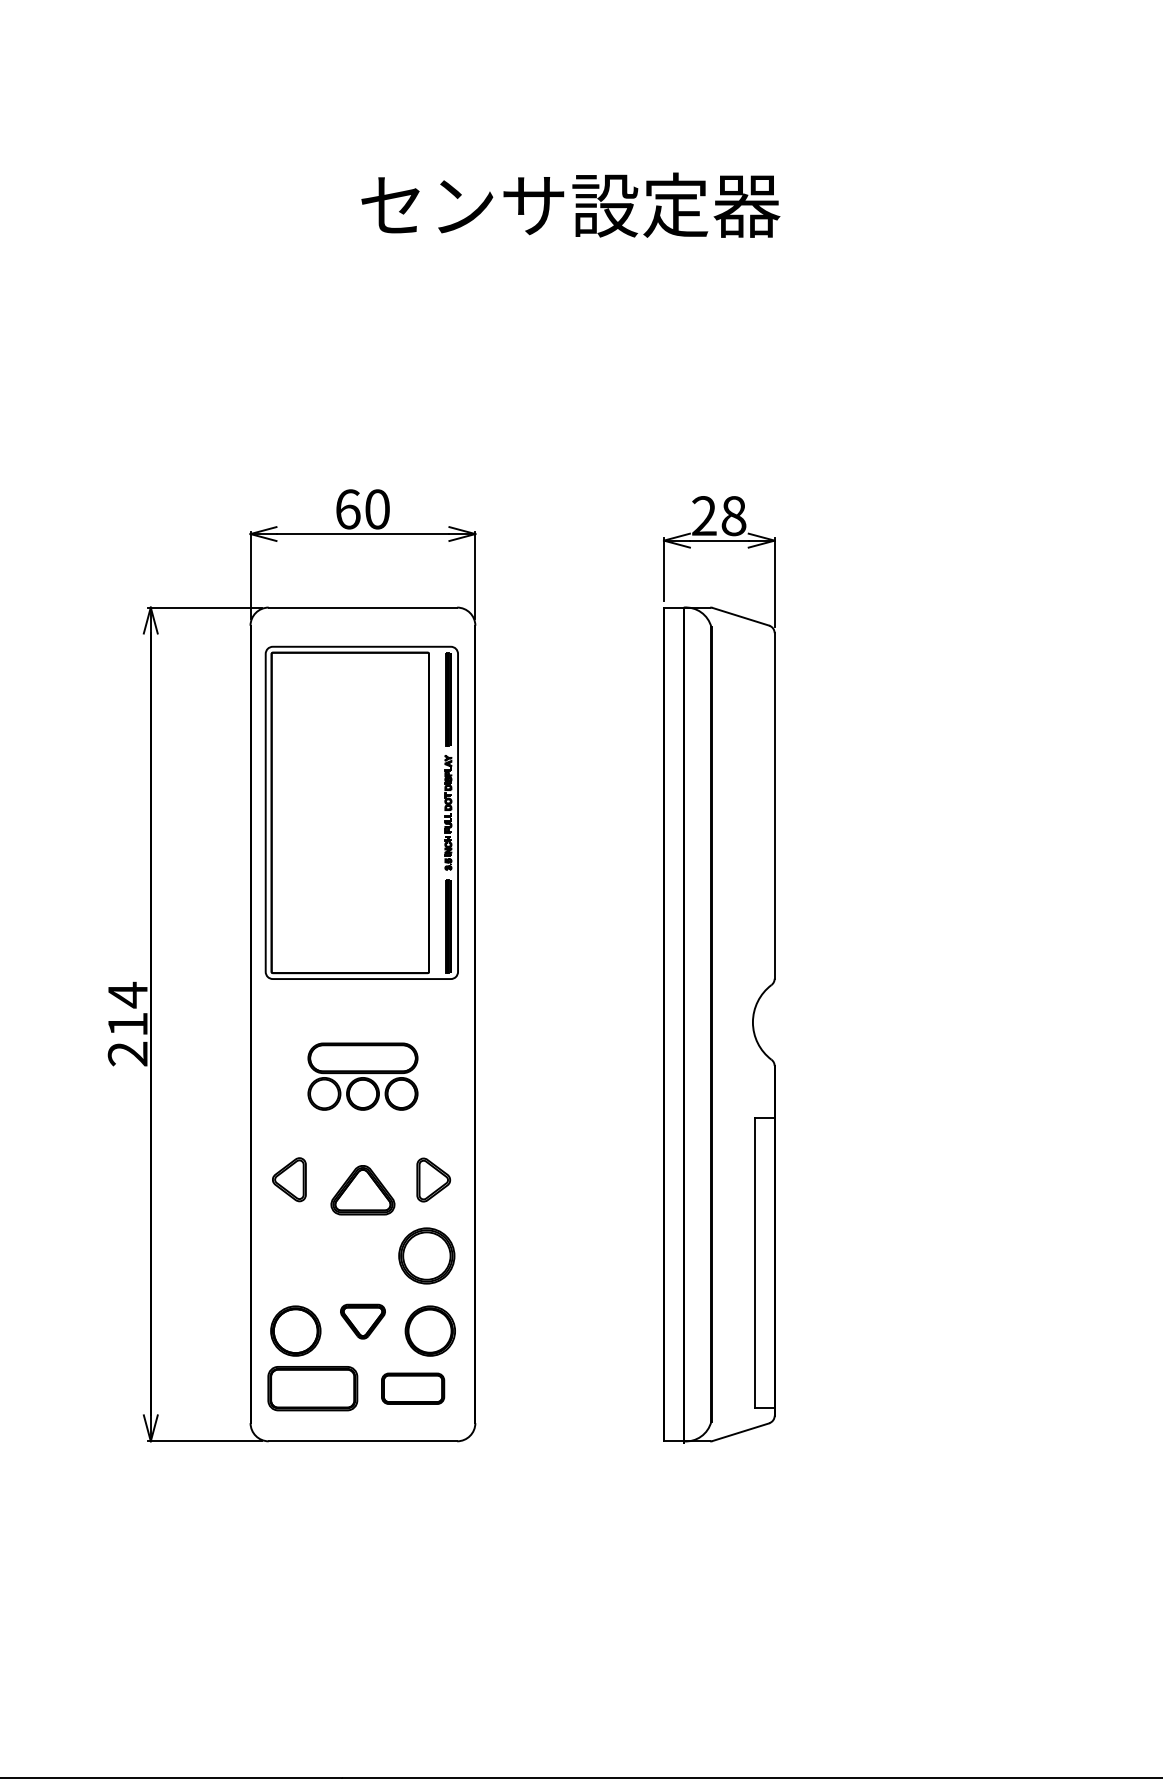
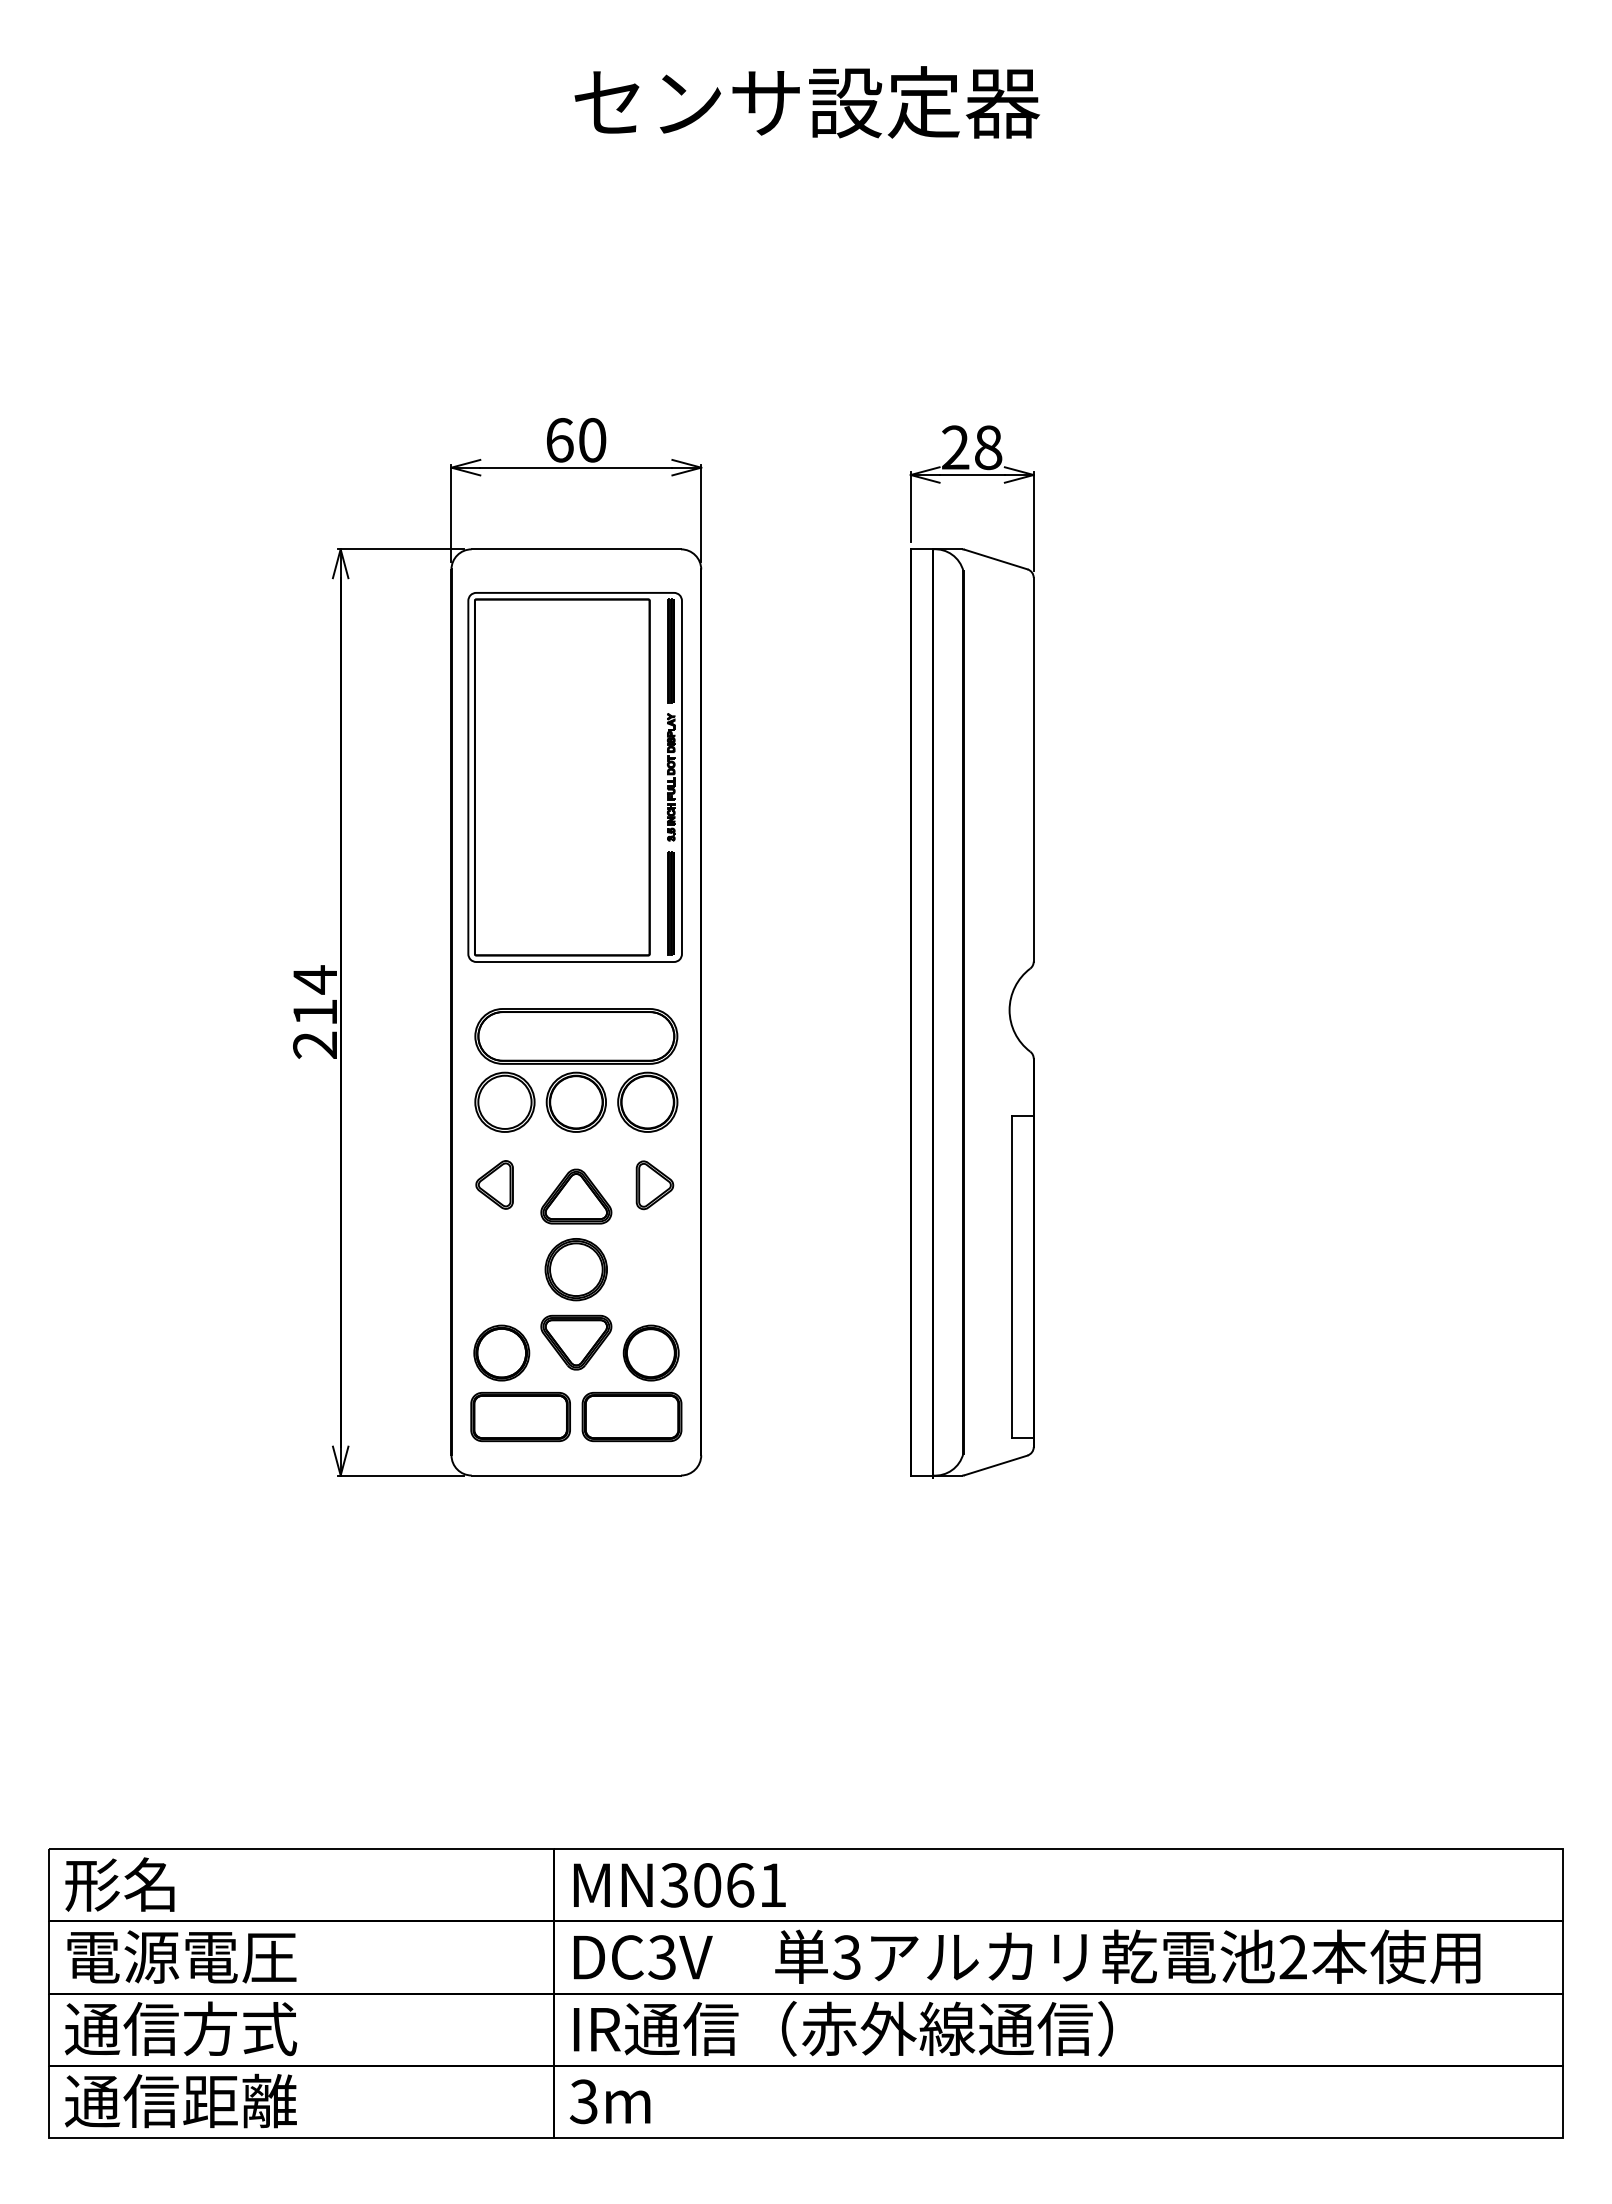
part: (363, 1076) -> (576, 1070), size x1.67
part: (426, 1255) -> (575, 1269), moved
part: (363, 1321) -> (576, 1342), size x1.43
part: (412, 1389) -> (631, 1417), size x1.43

